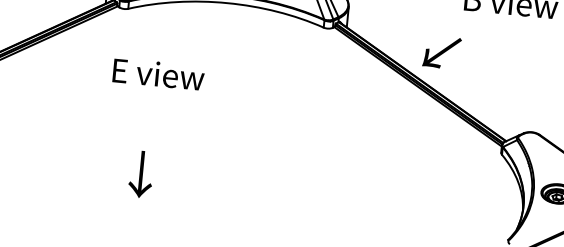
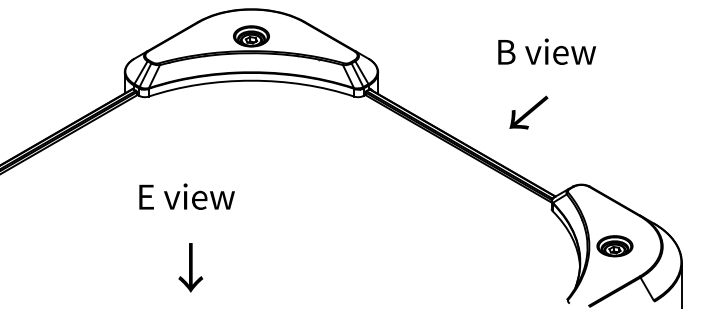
text: (441, 52) -> (528, 112), moved
text: (158, 74) -> (186, 196), moved
text: (140, 174) -> (190, 267), moved

